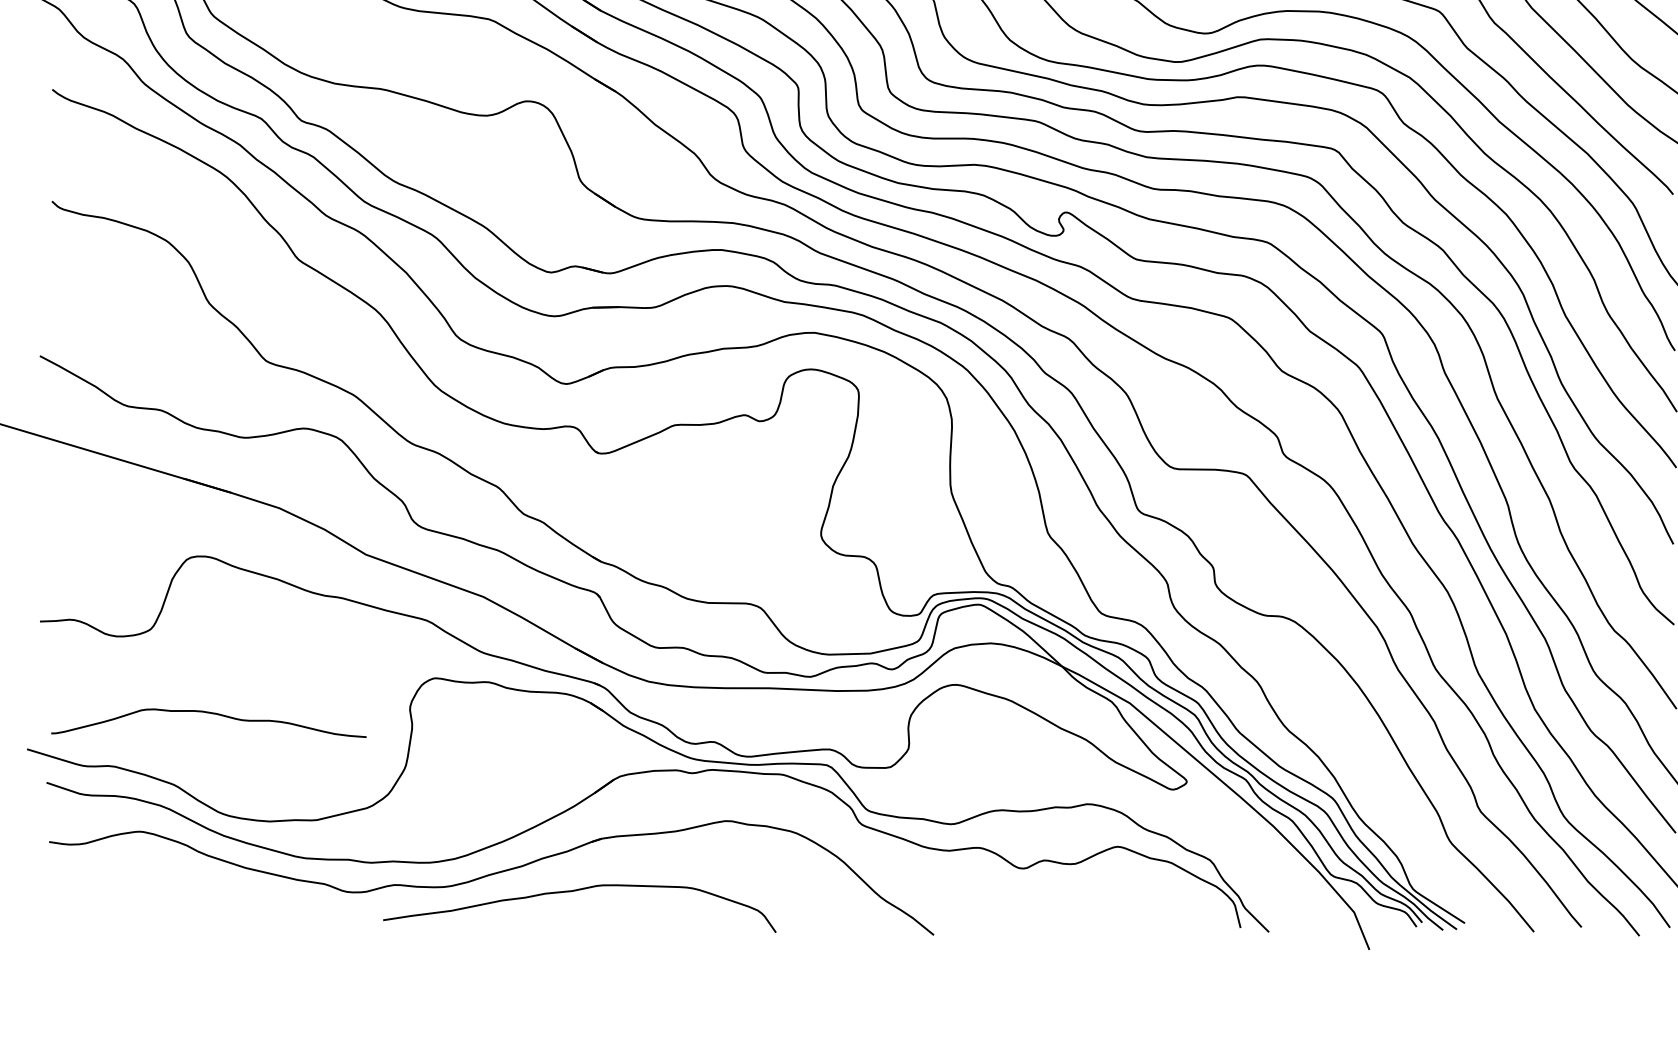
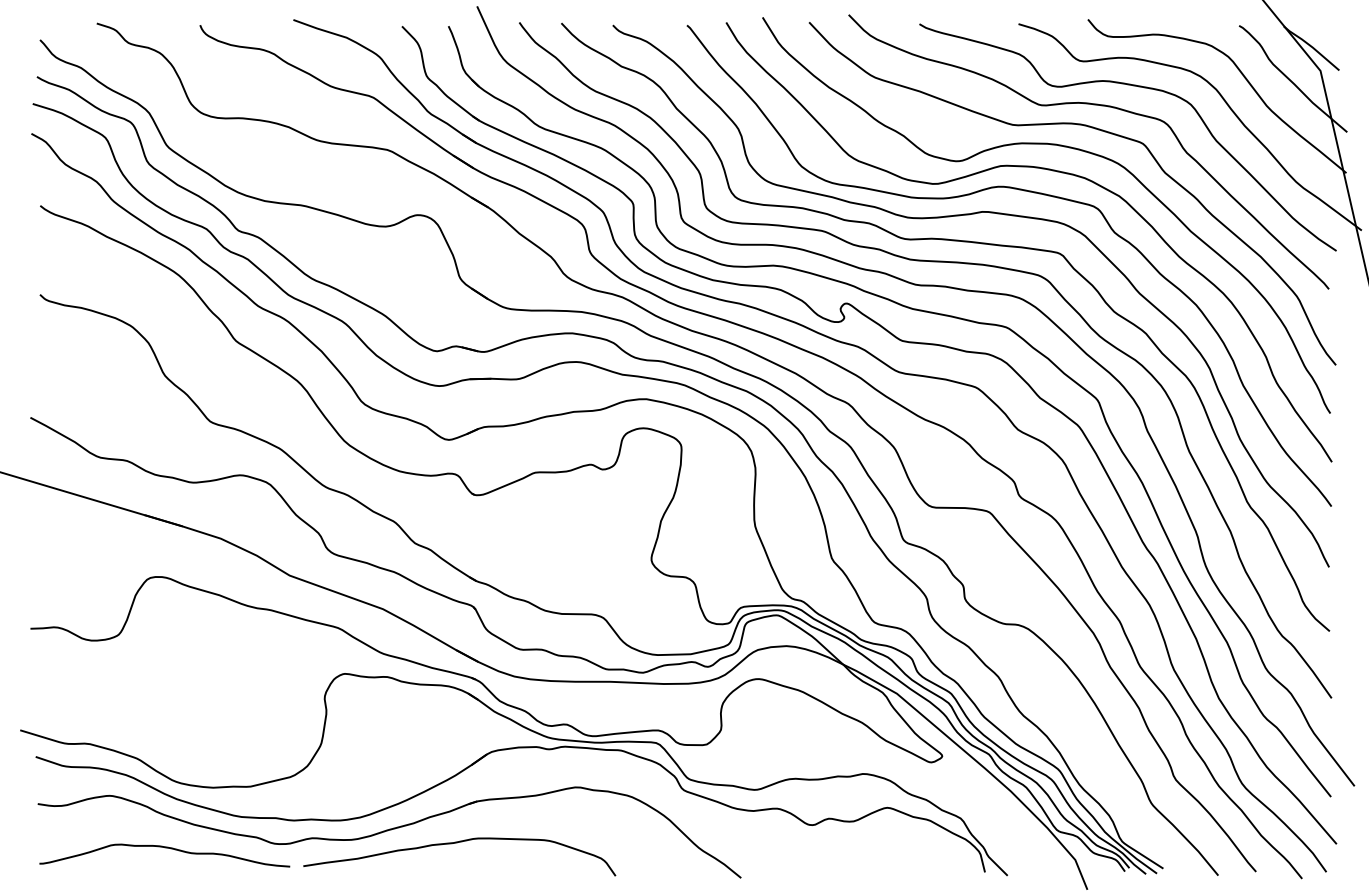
curve: (209, 714) -> (165, 848), moved

